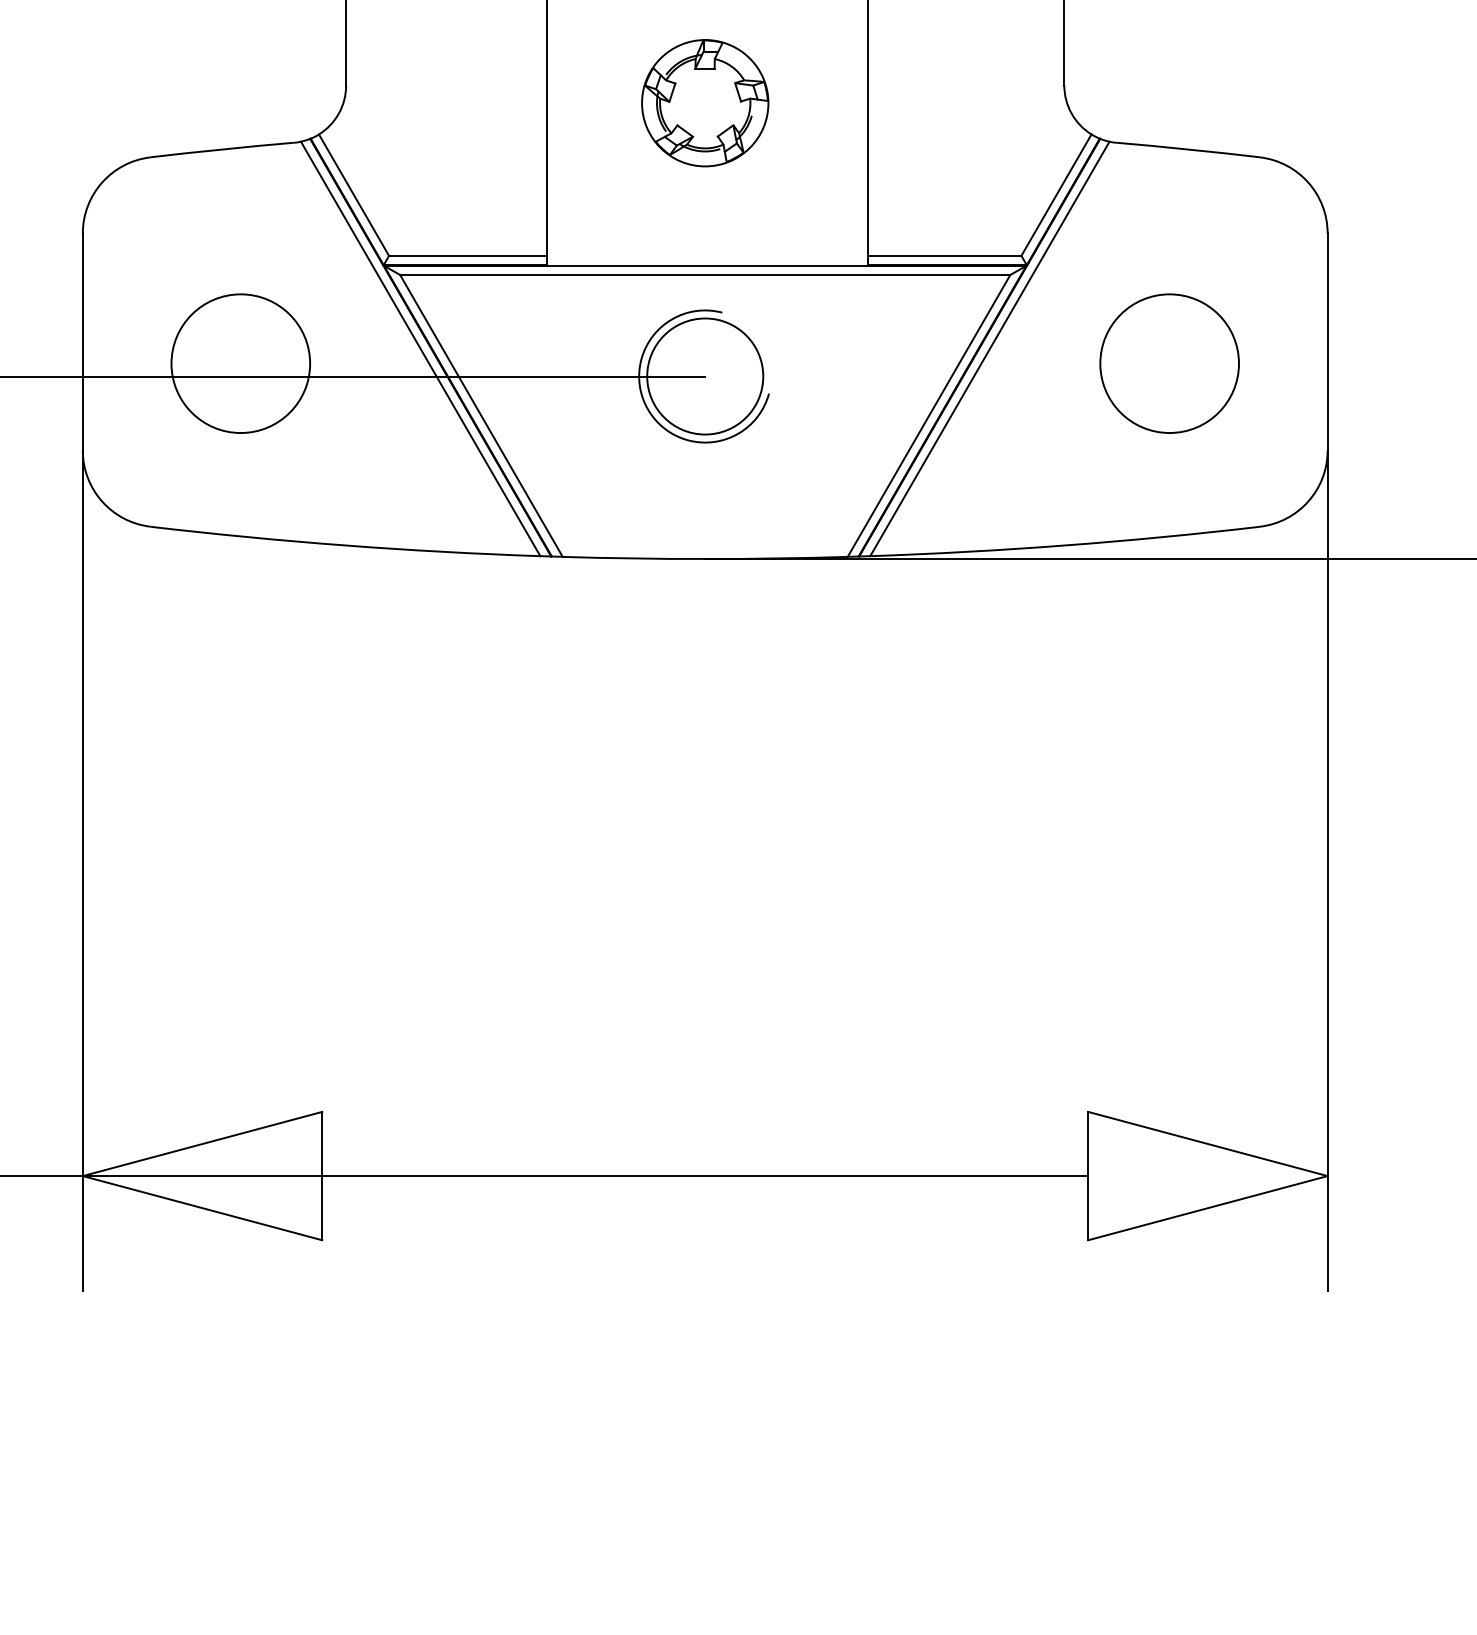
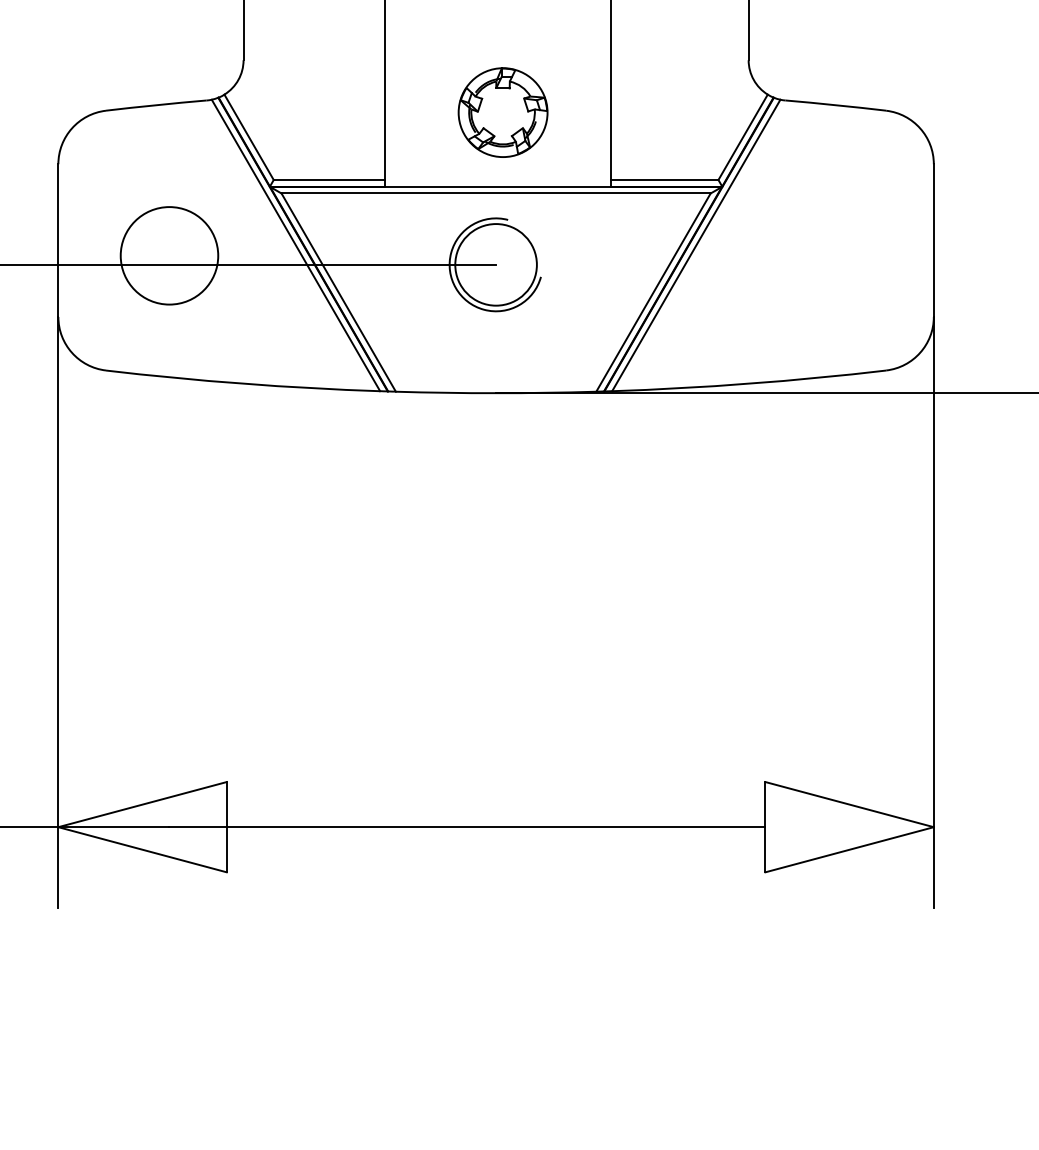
part: (704, 102) -> (502, 112), moved
circle: (1169, 363) -> (822, 255), removed

